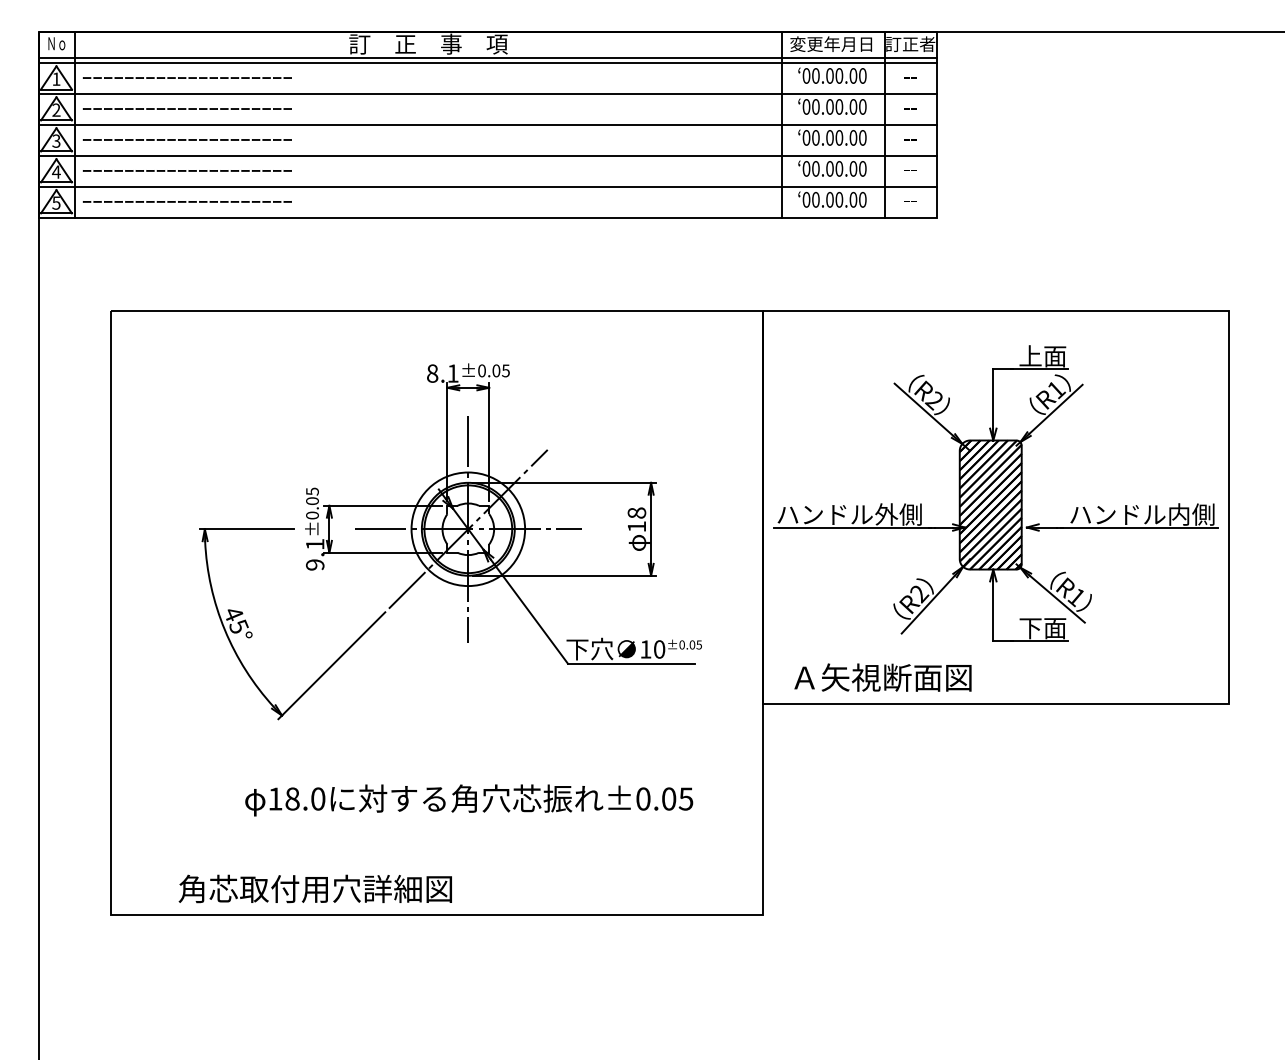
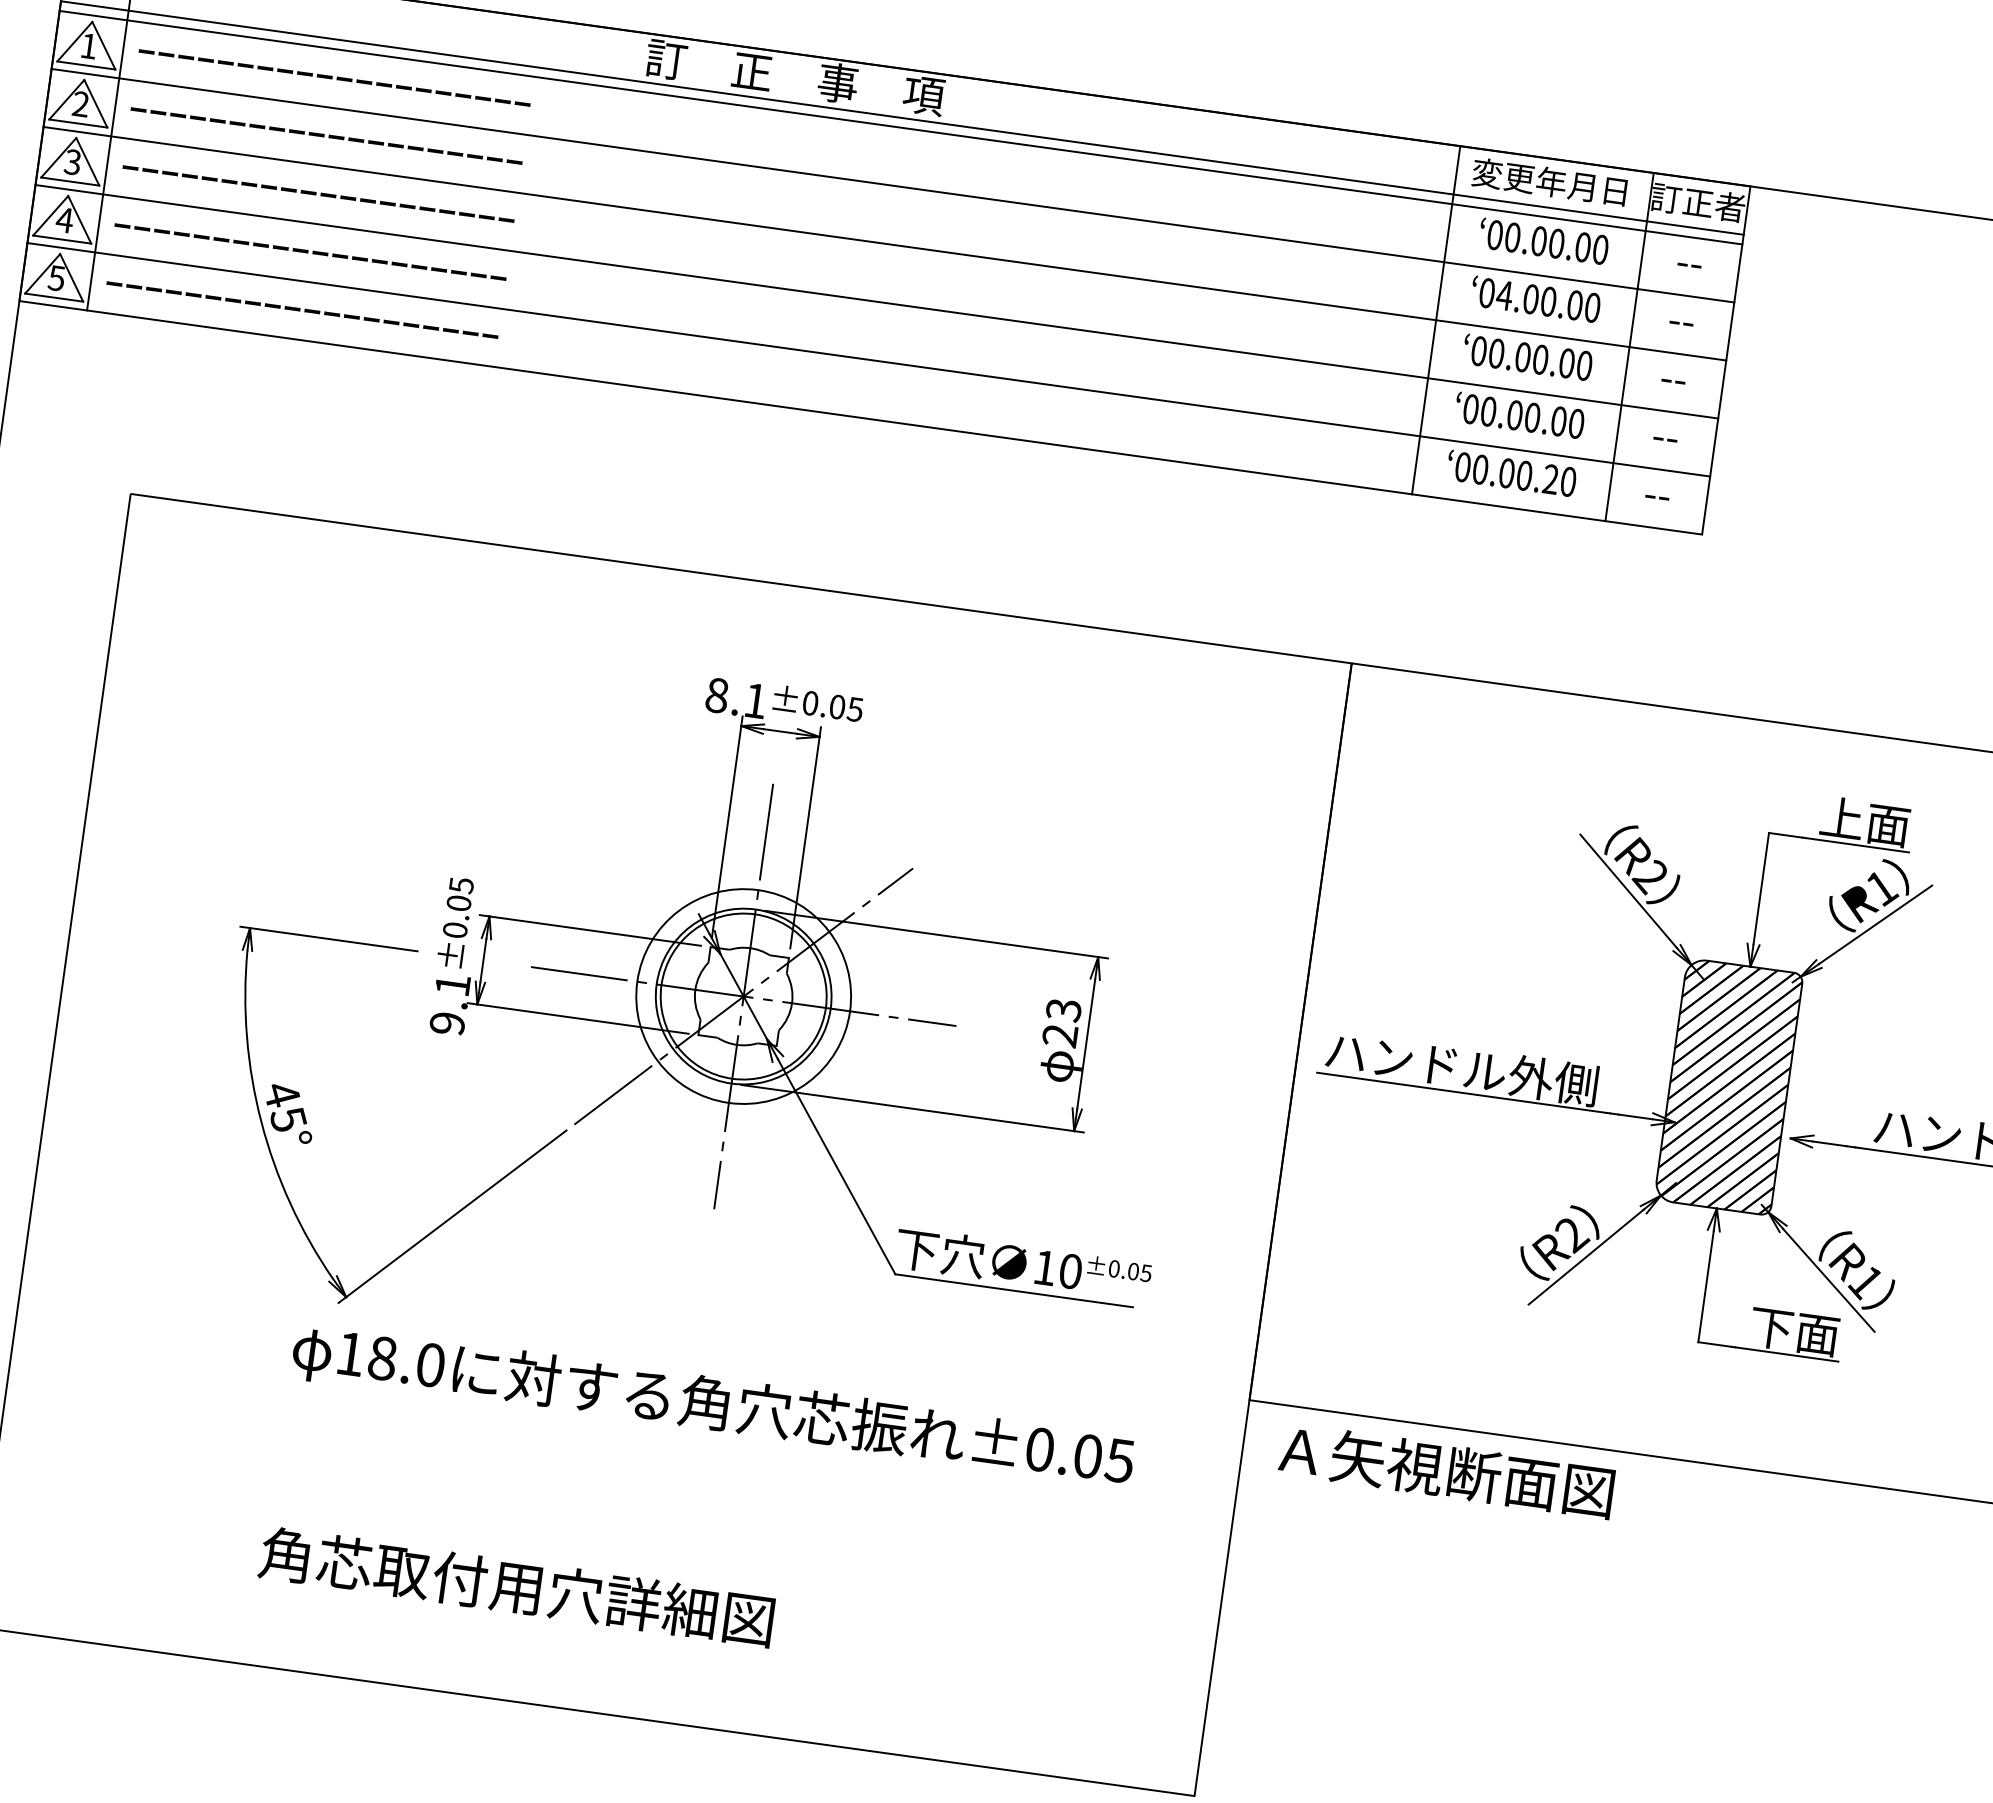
text: (815, 106) -> (1504, 294), 00.00.00 -> 04.00.00
text: (853, 199) -> (1551, 478), 00.00.00 -> 00.00.20
text: (636, 519) -> (1061, 1021), 18 -> 23
text: (882, 677) -> (1445, 1470), moved
text: (469, 800) -> (713, 1407), moved
text: (314, 888) -> (515, 1585), moved

